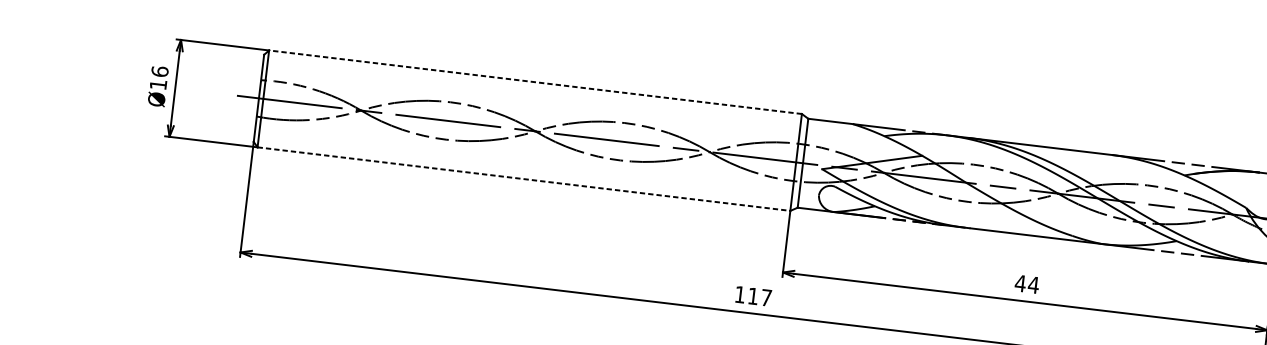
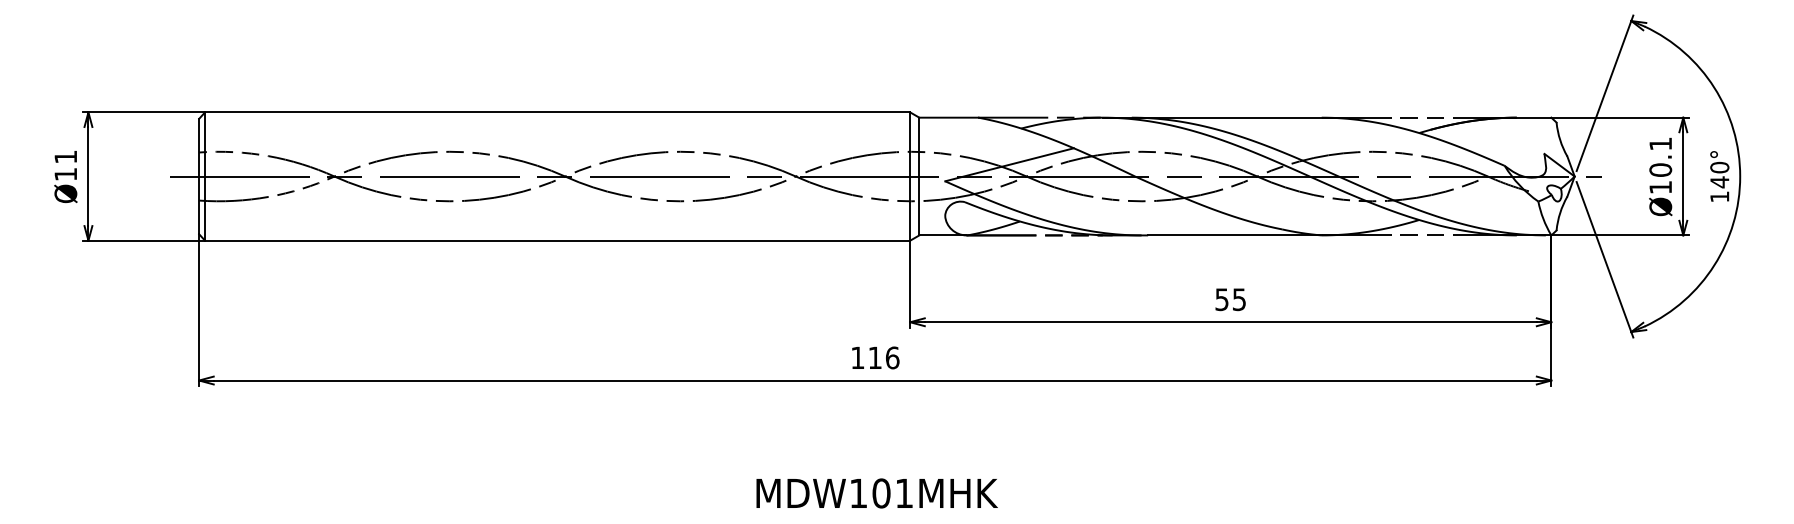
text: (159, 71) -> (65, 156), Ø16 -> Ø11
line: (535, 82) -> (557, 112), dashed -> solid
line: (523, 178) -> (557, 240), dashed -> solid
text: (1026, 284) -> (1230, 299), 44 -> 55
text: (766, 297) -> (892, 357), 117 -> 116

